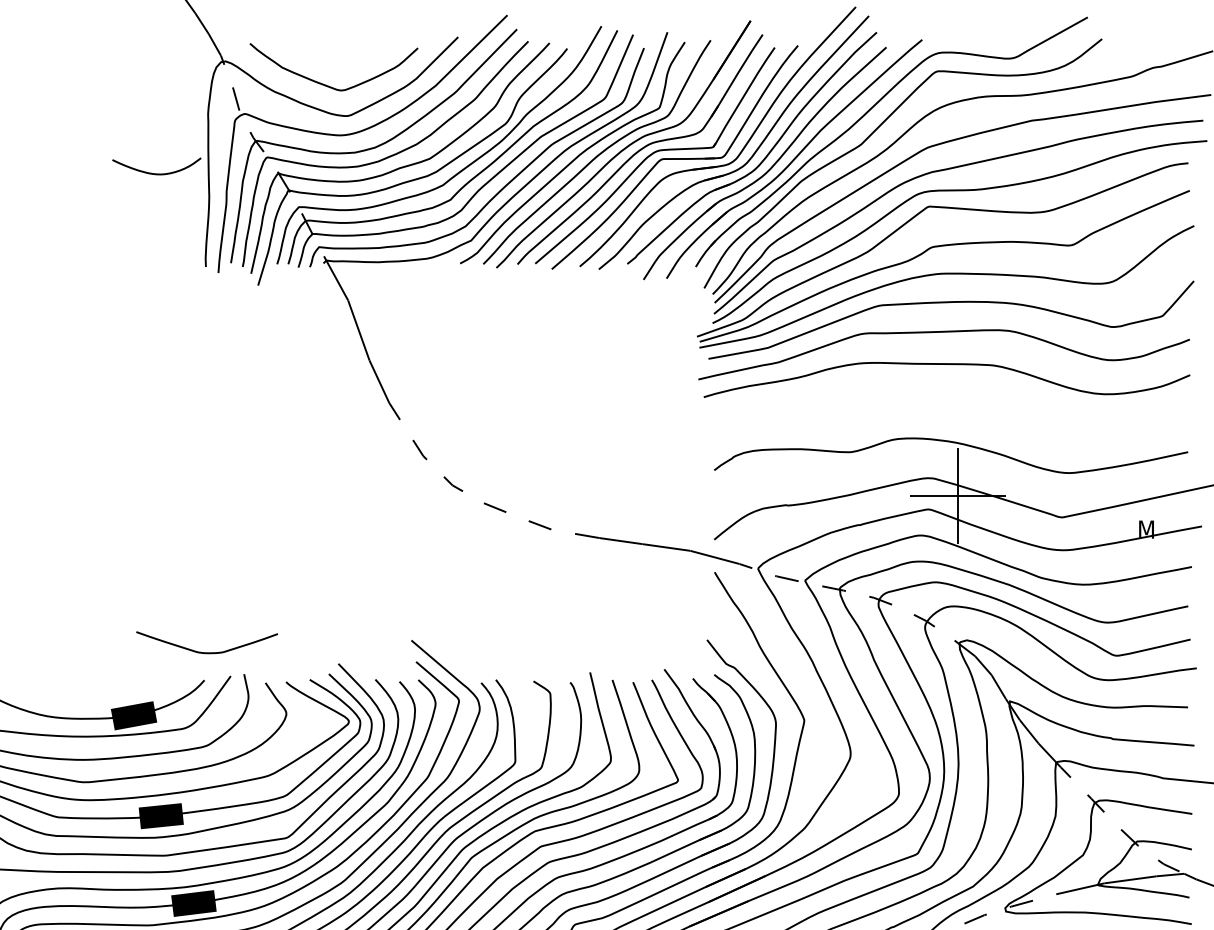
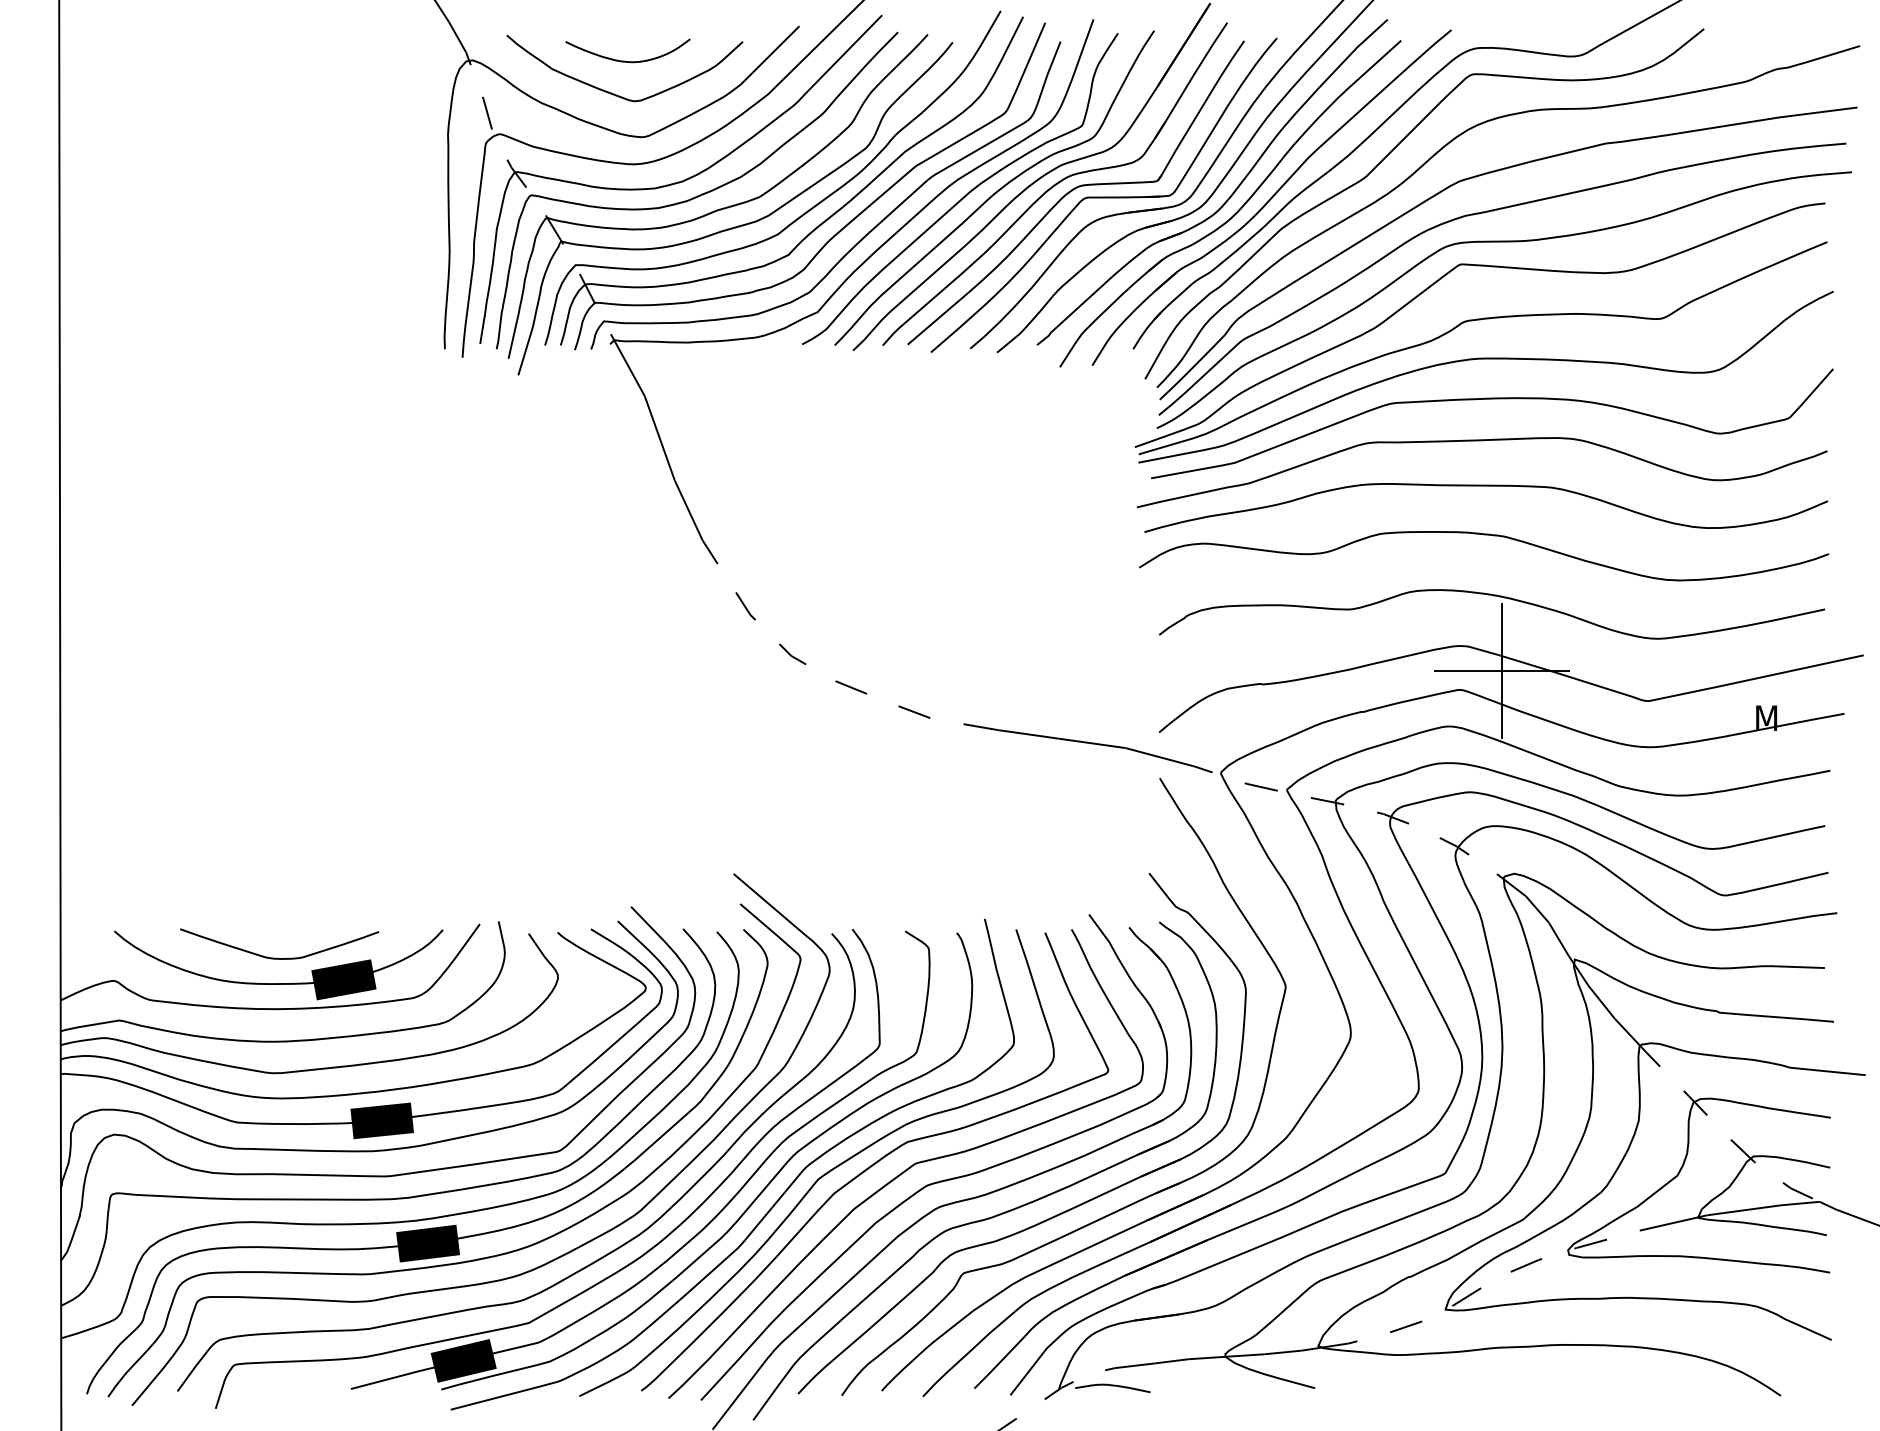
curve: (155, 173) -> (625, 60), moved
curve: (945, 399) -> (1484, 535), added
curve: (204, 652) -> (276, 957), moved

